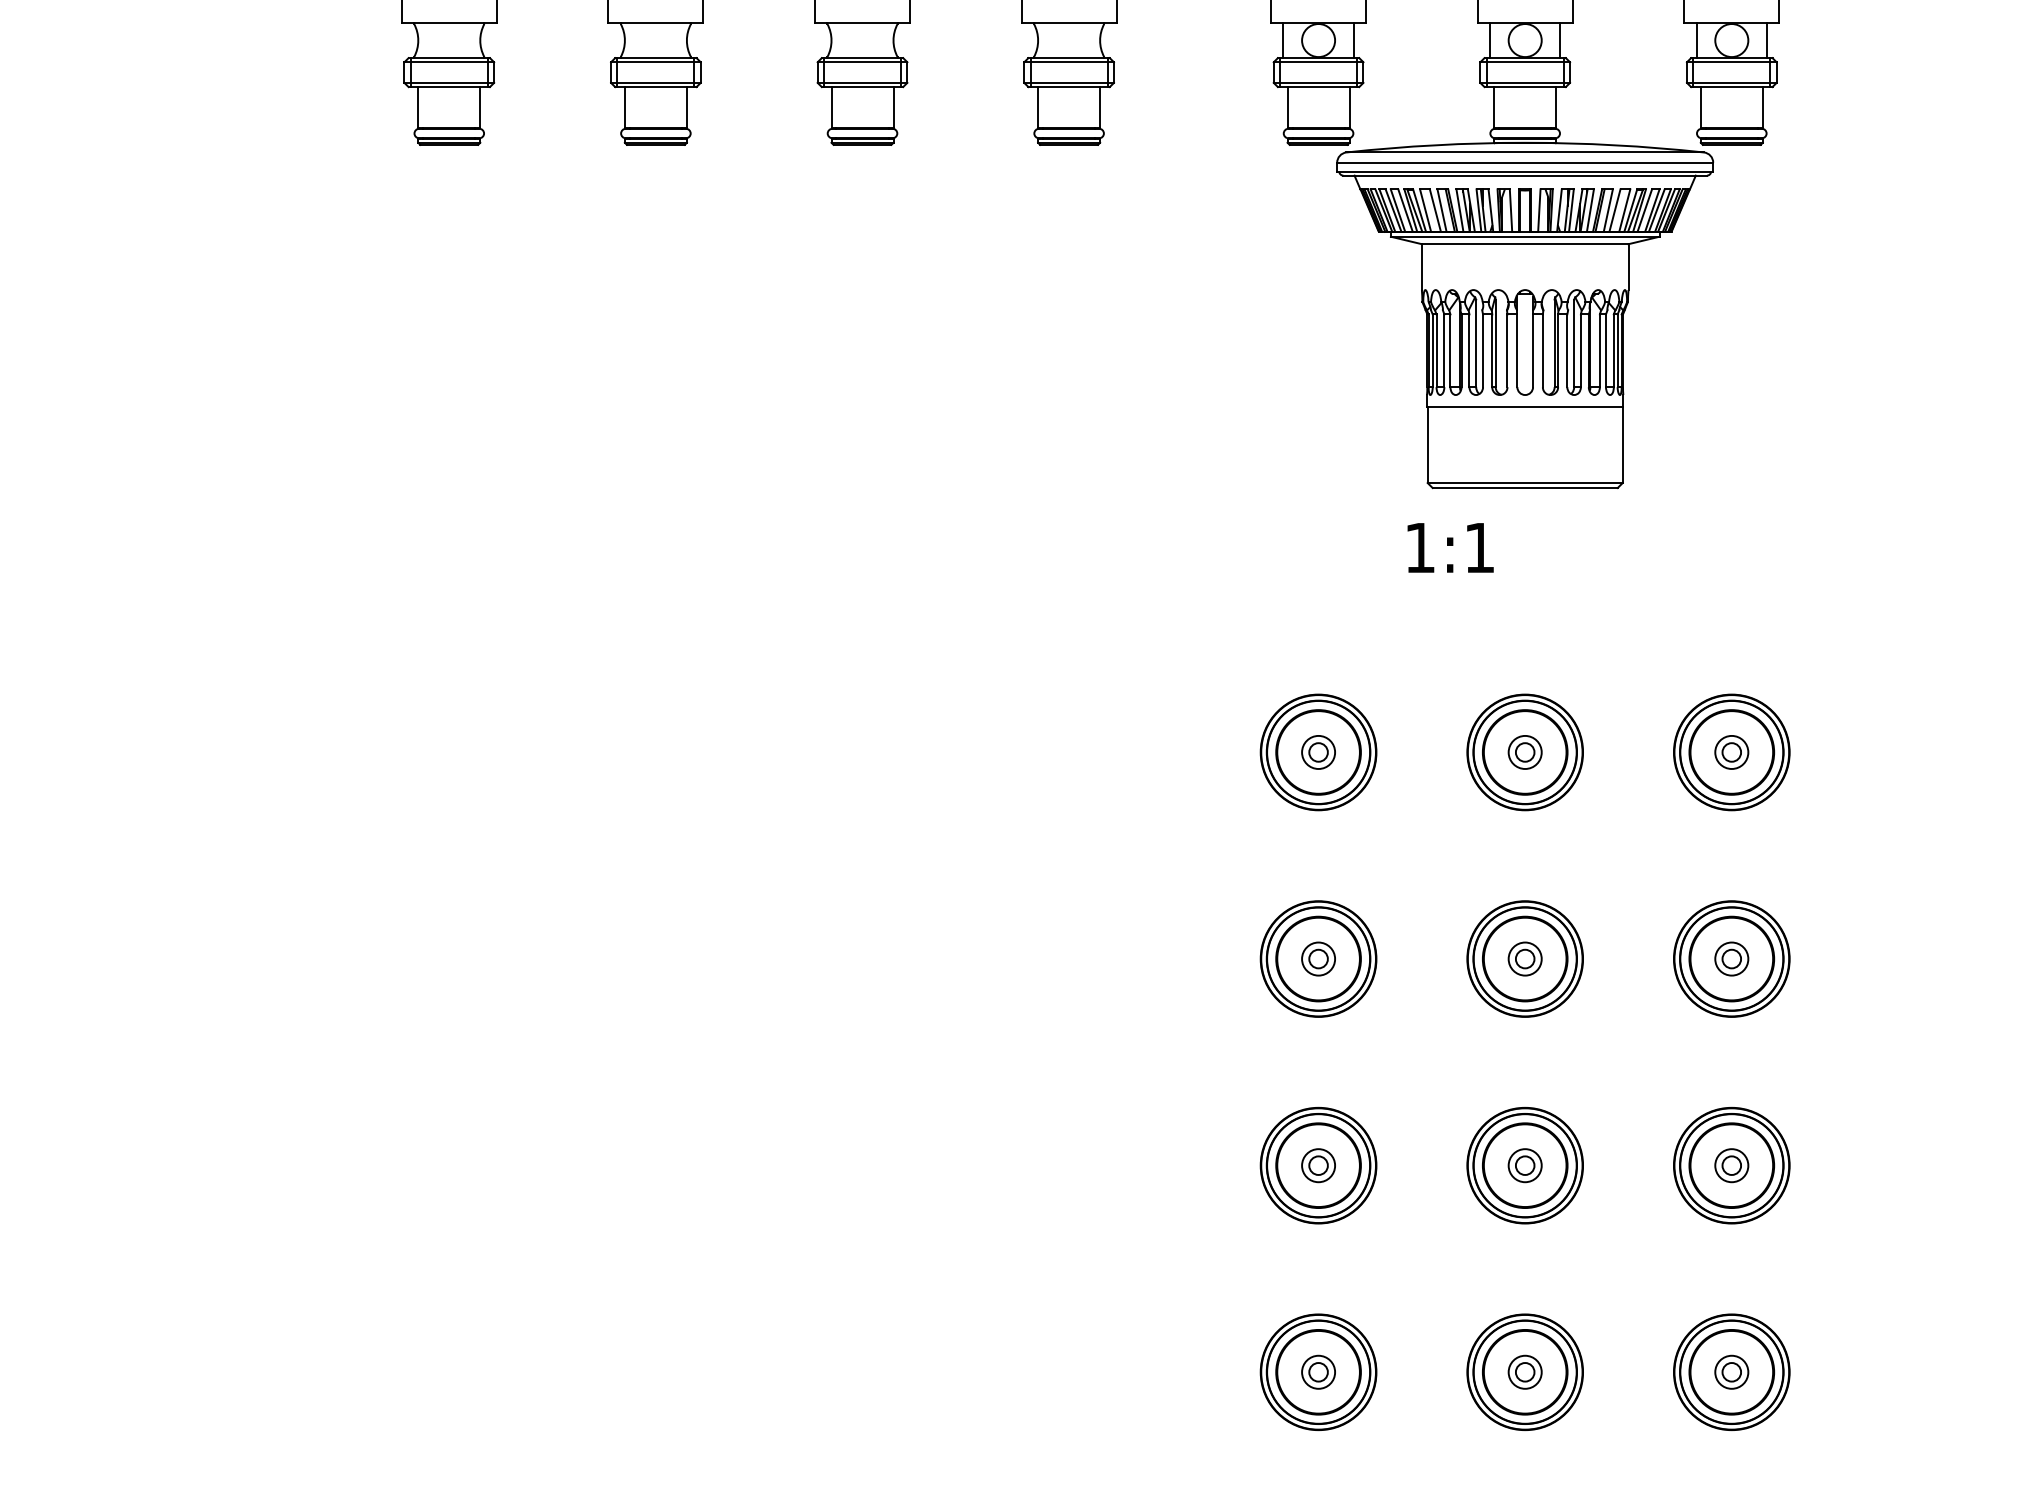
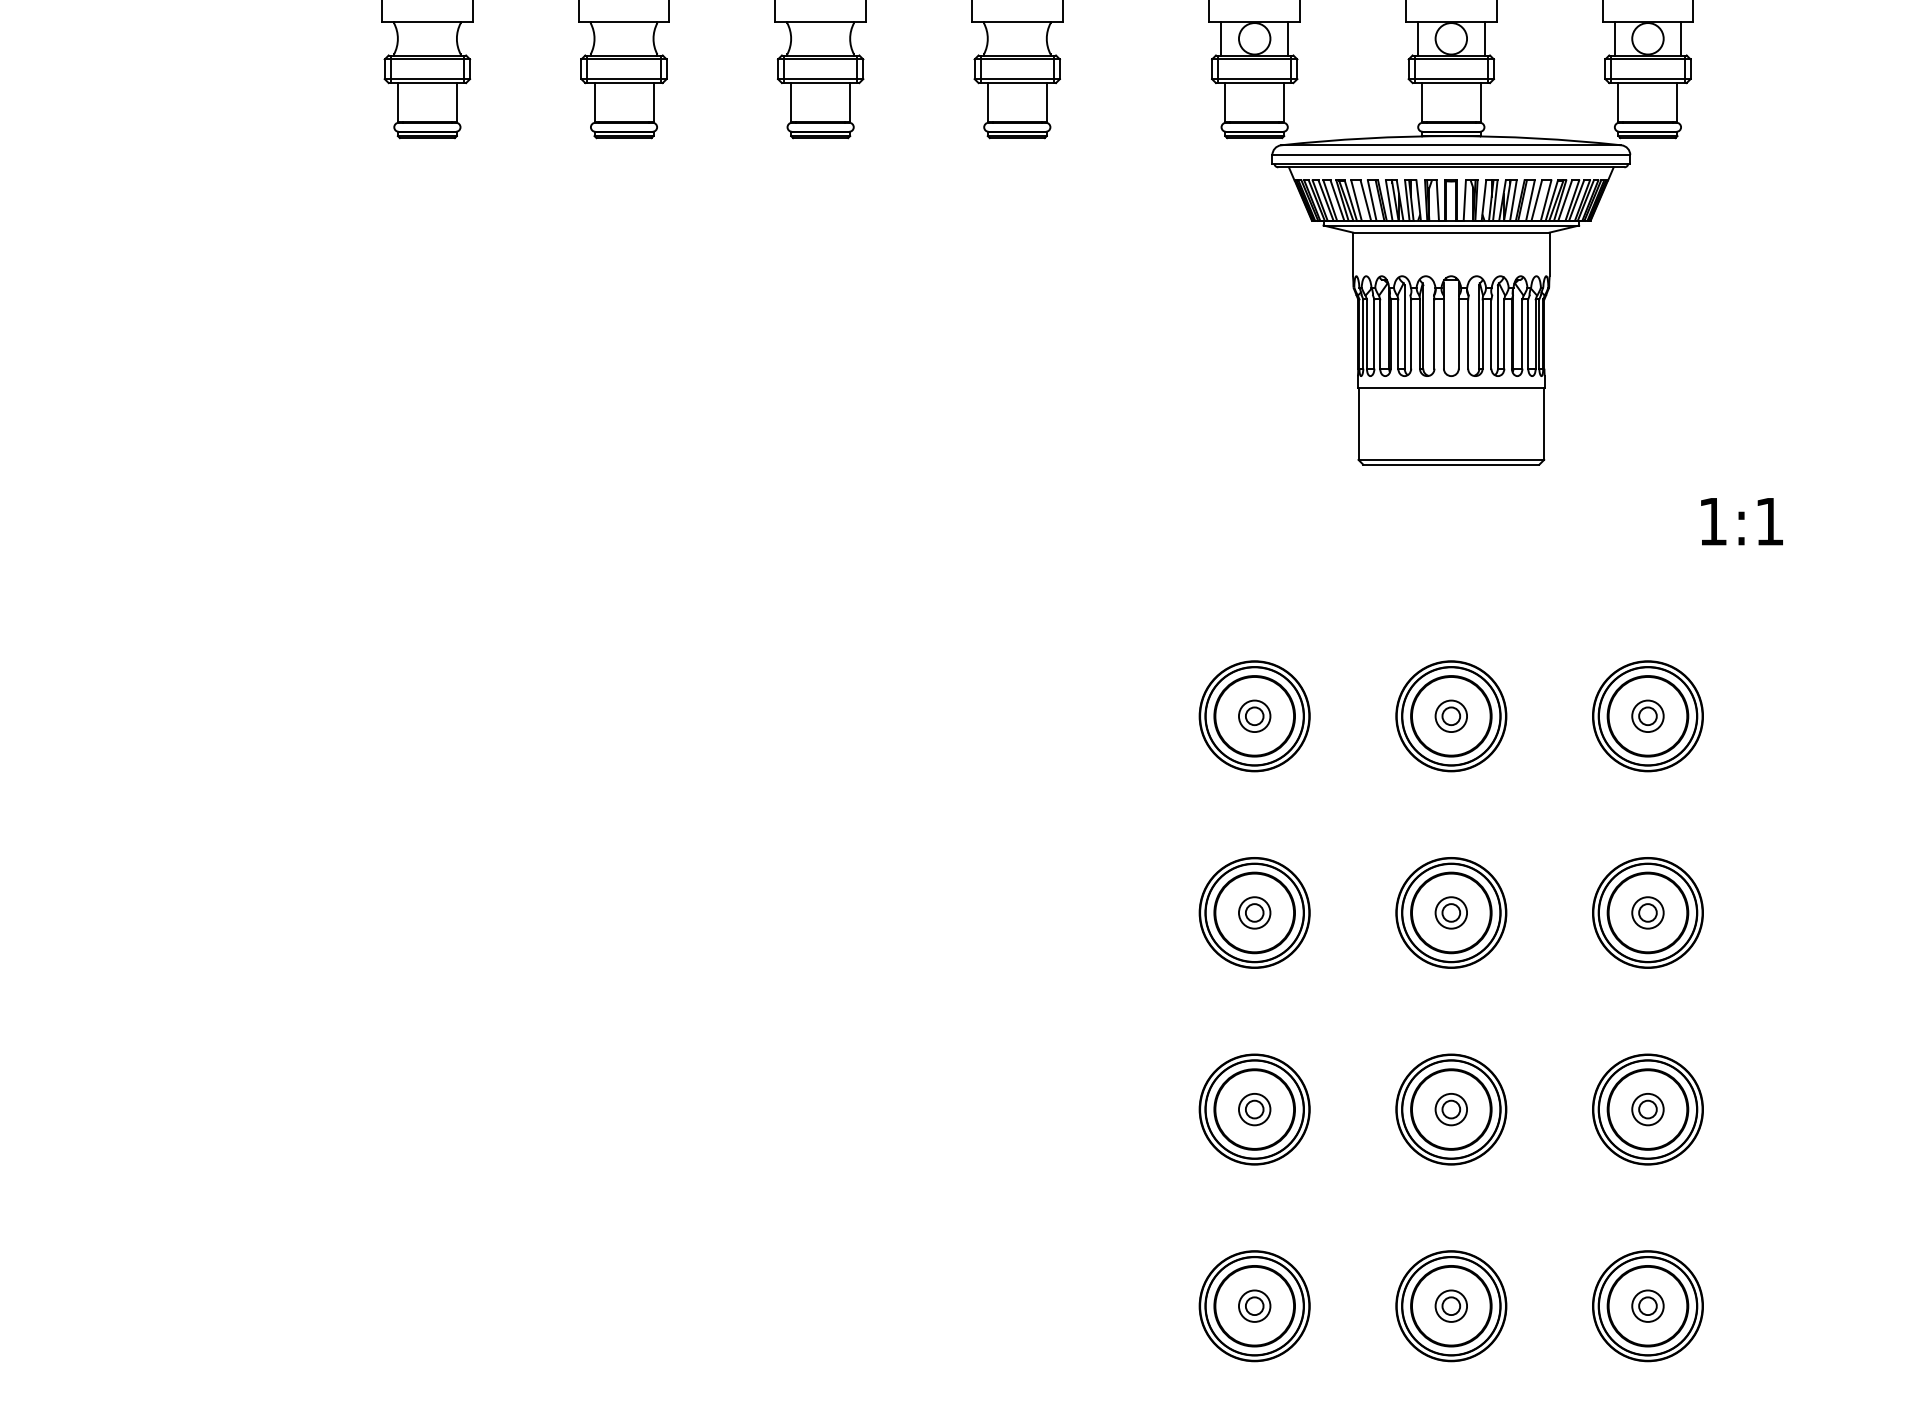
text: (1450, 547) -> (1741, 521), moved

